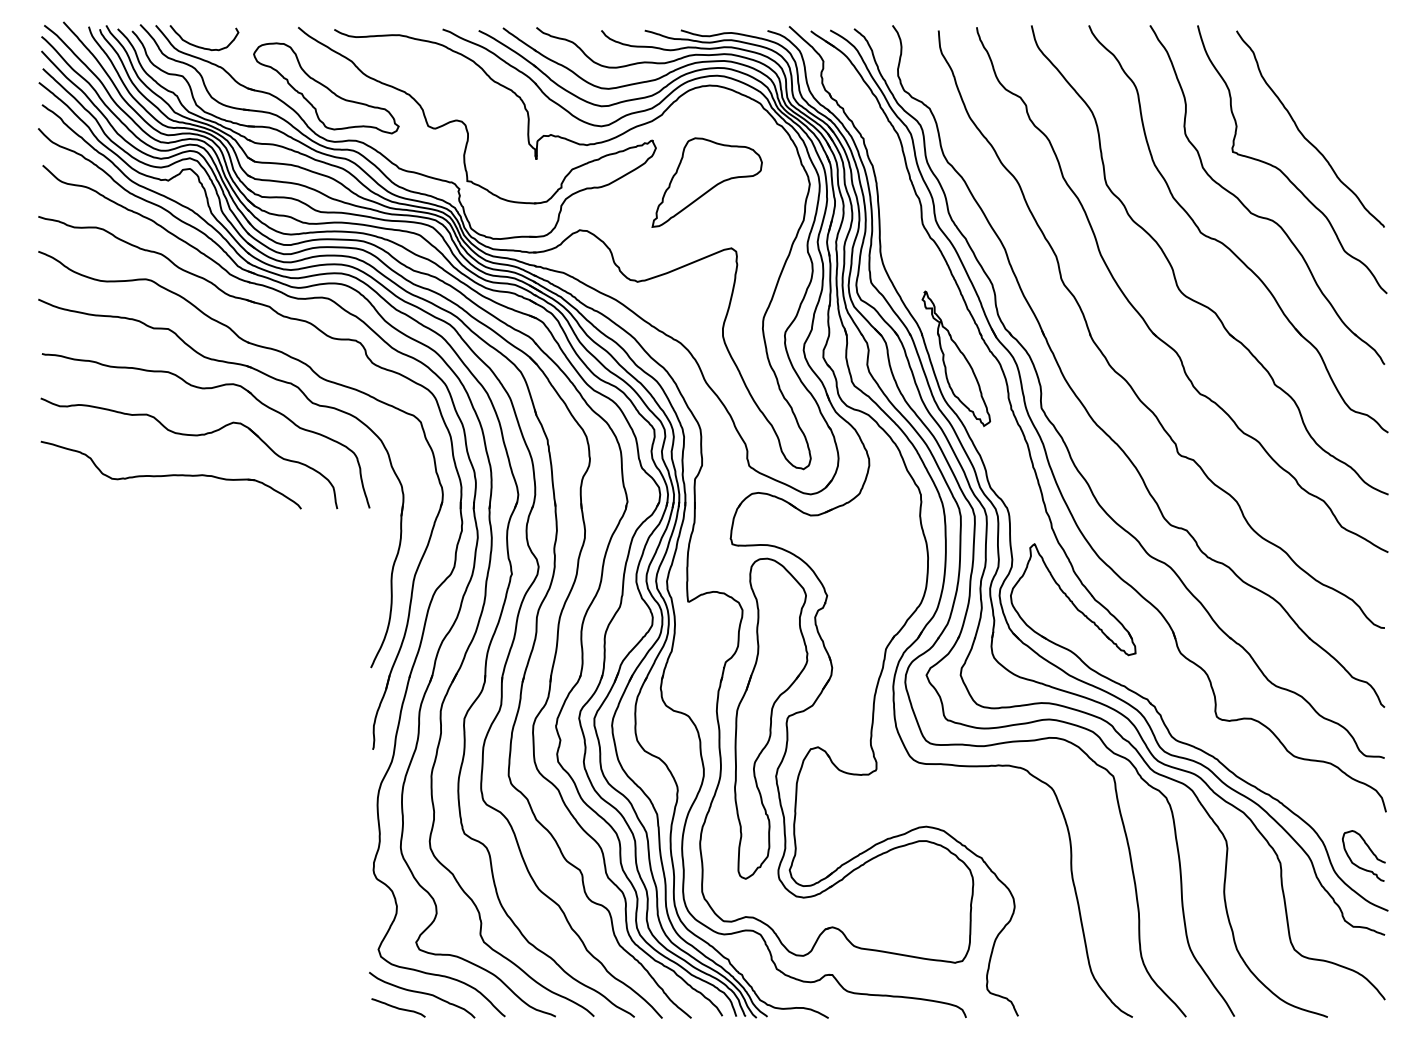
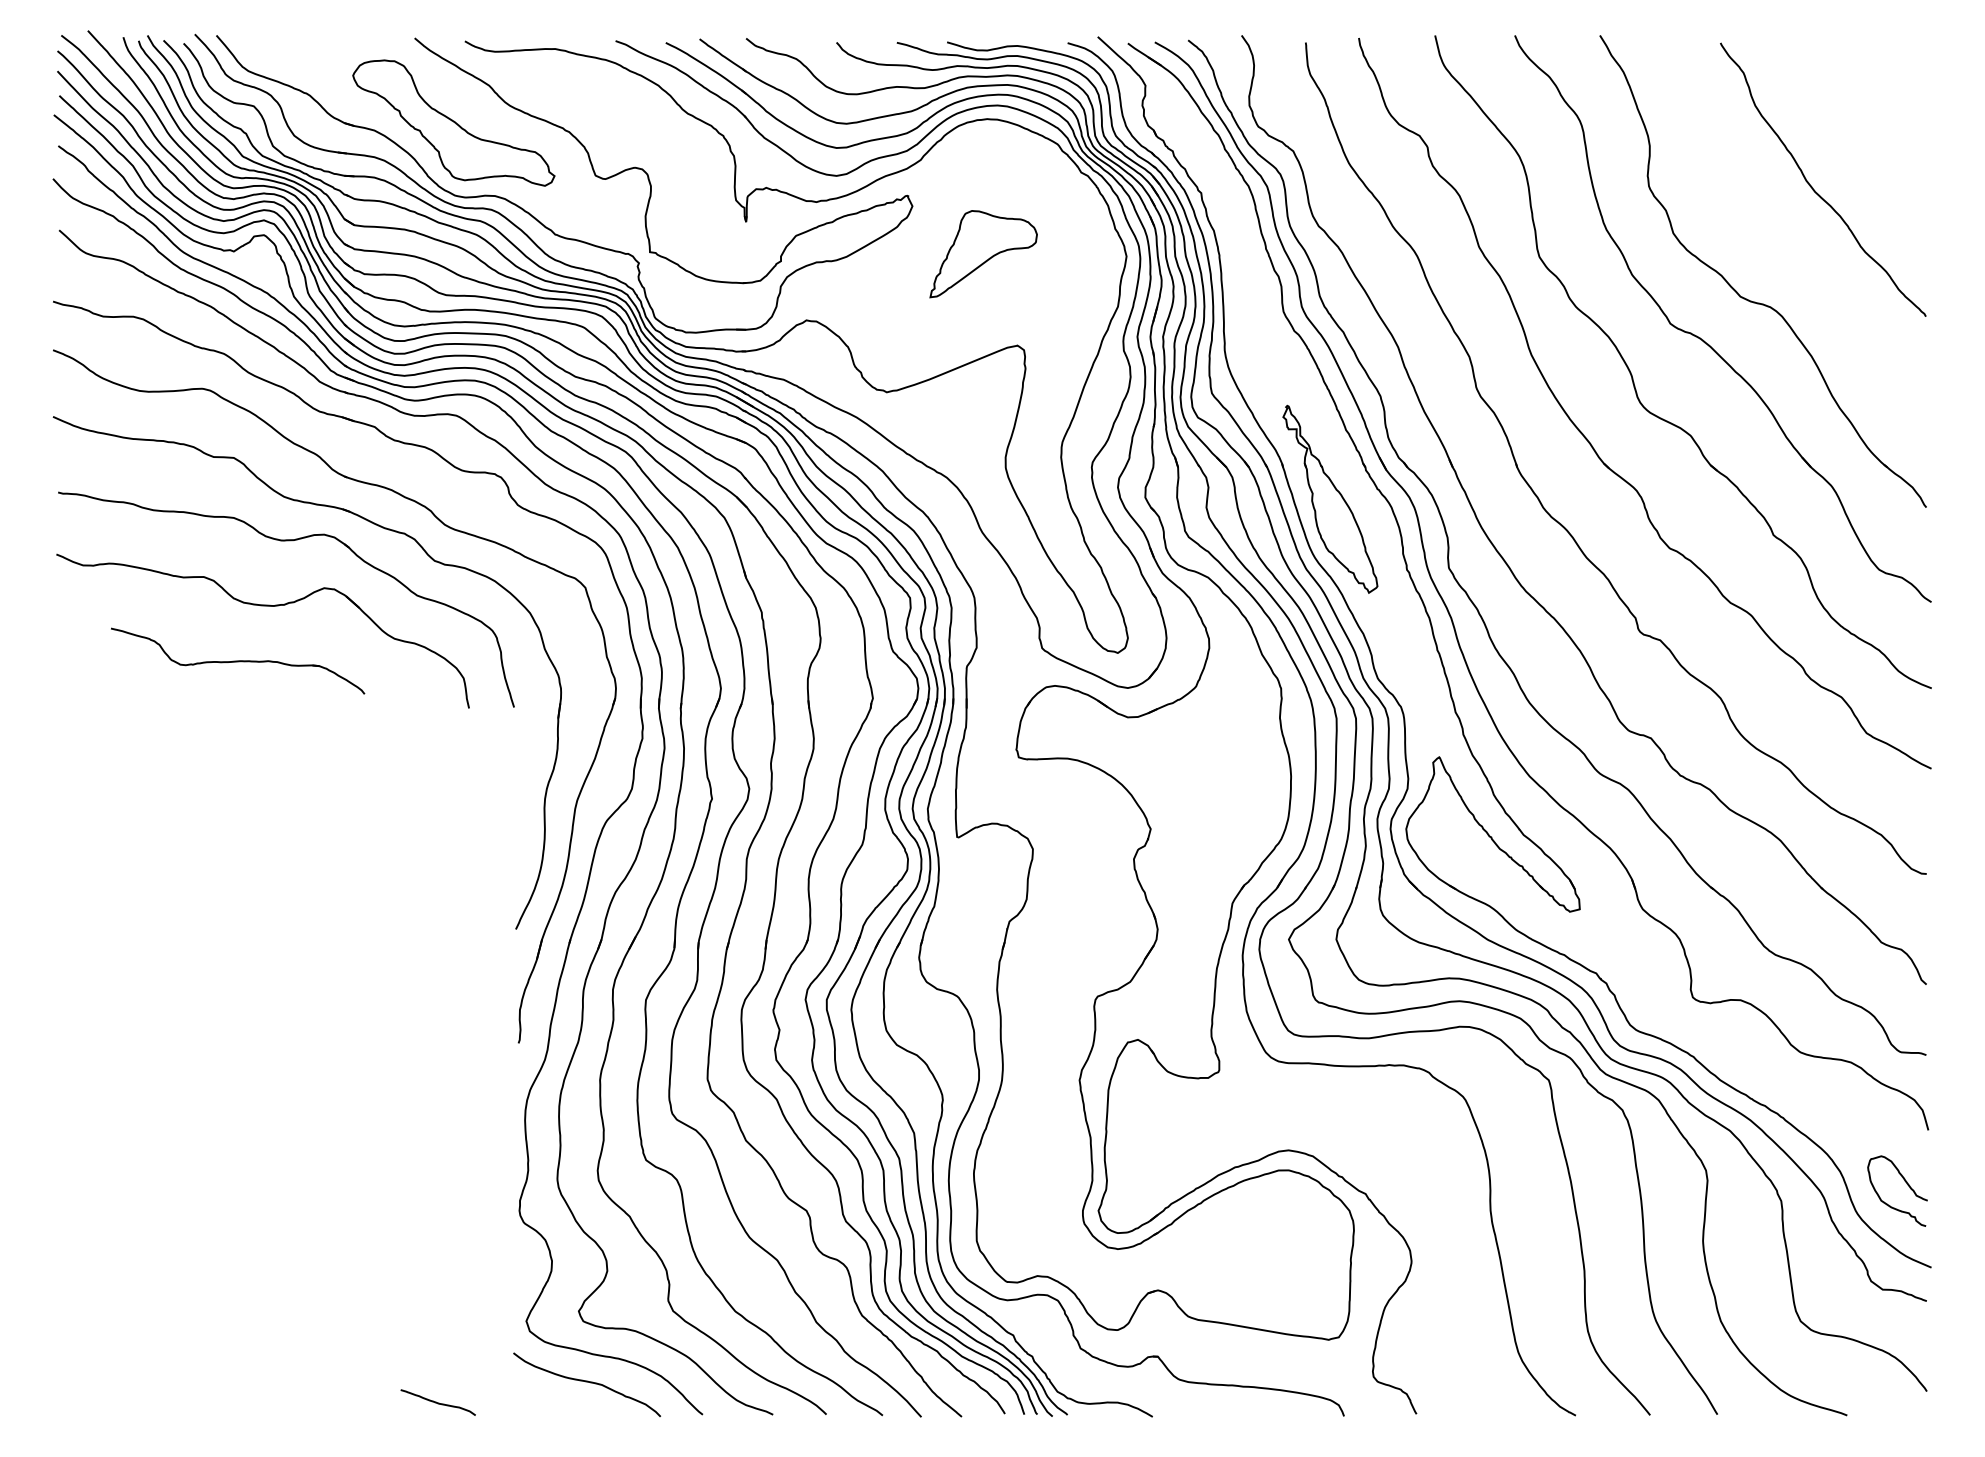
curve: (201, 47) -> (280, 65), removed
curve: (1281, 170) -> (1782, 237), removed
part: (707, 182) -> (983, 253), size x0.7
part: (170, 474) -> (237, 660), size x0.7
part: (770, 718) -> (1072, 999), removed
curve: (397, 1007) -> (437, 1402), moved

